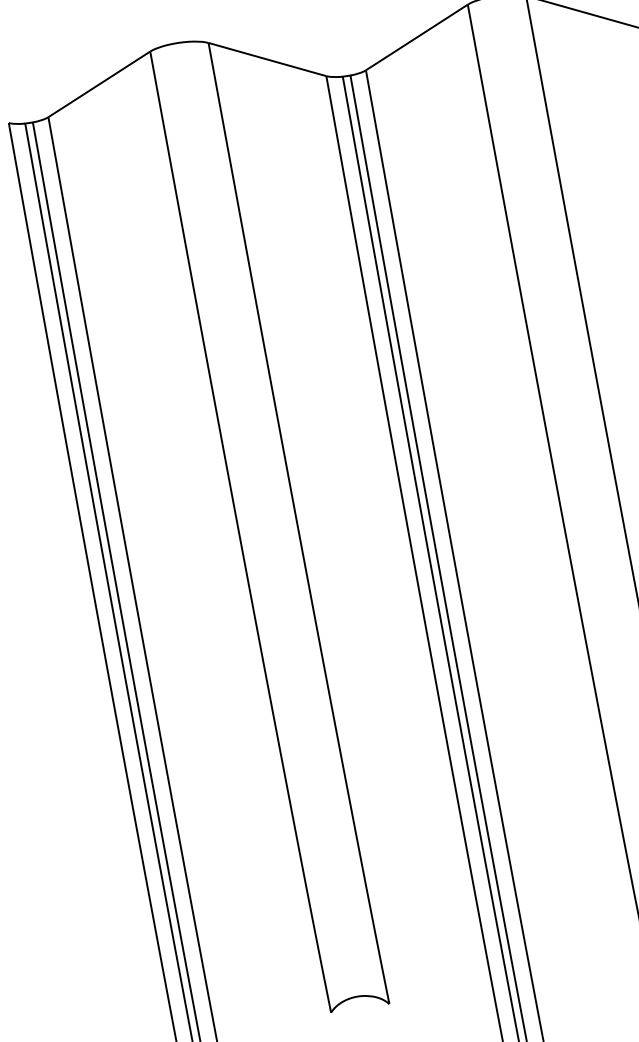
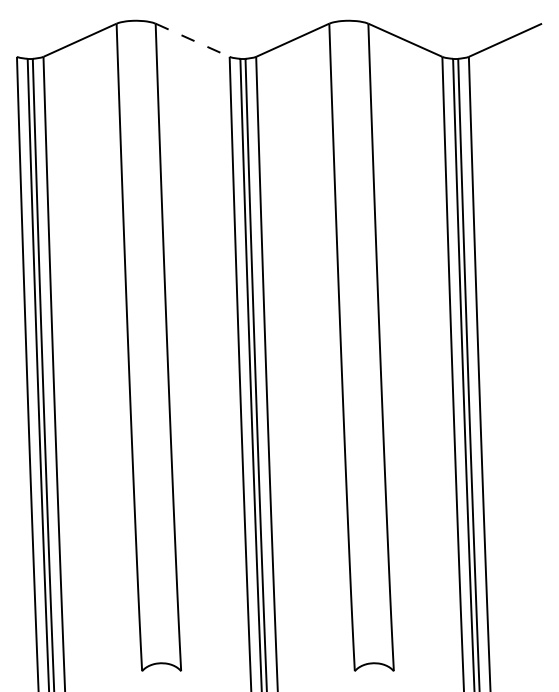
line: (267, 59) -> (192, 40), solid -> dashed

